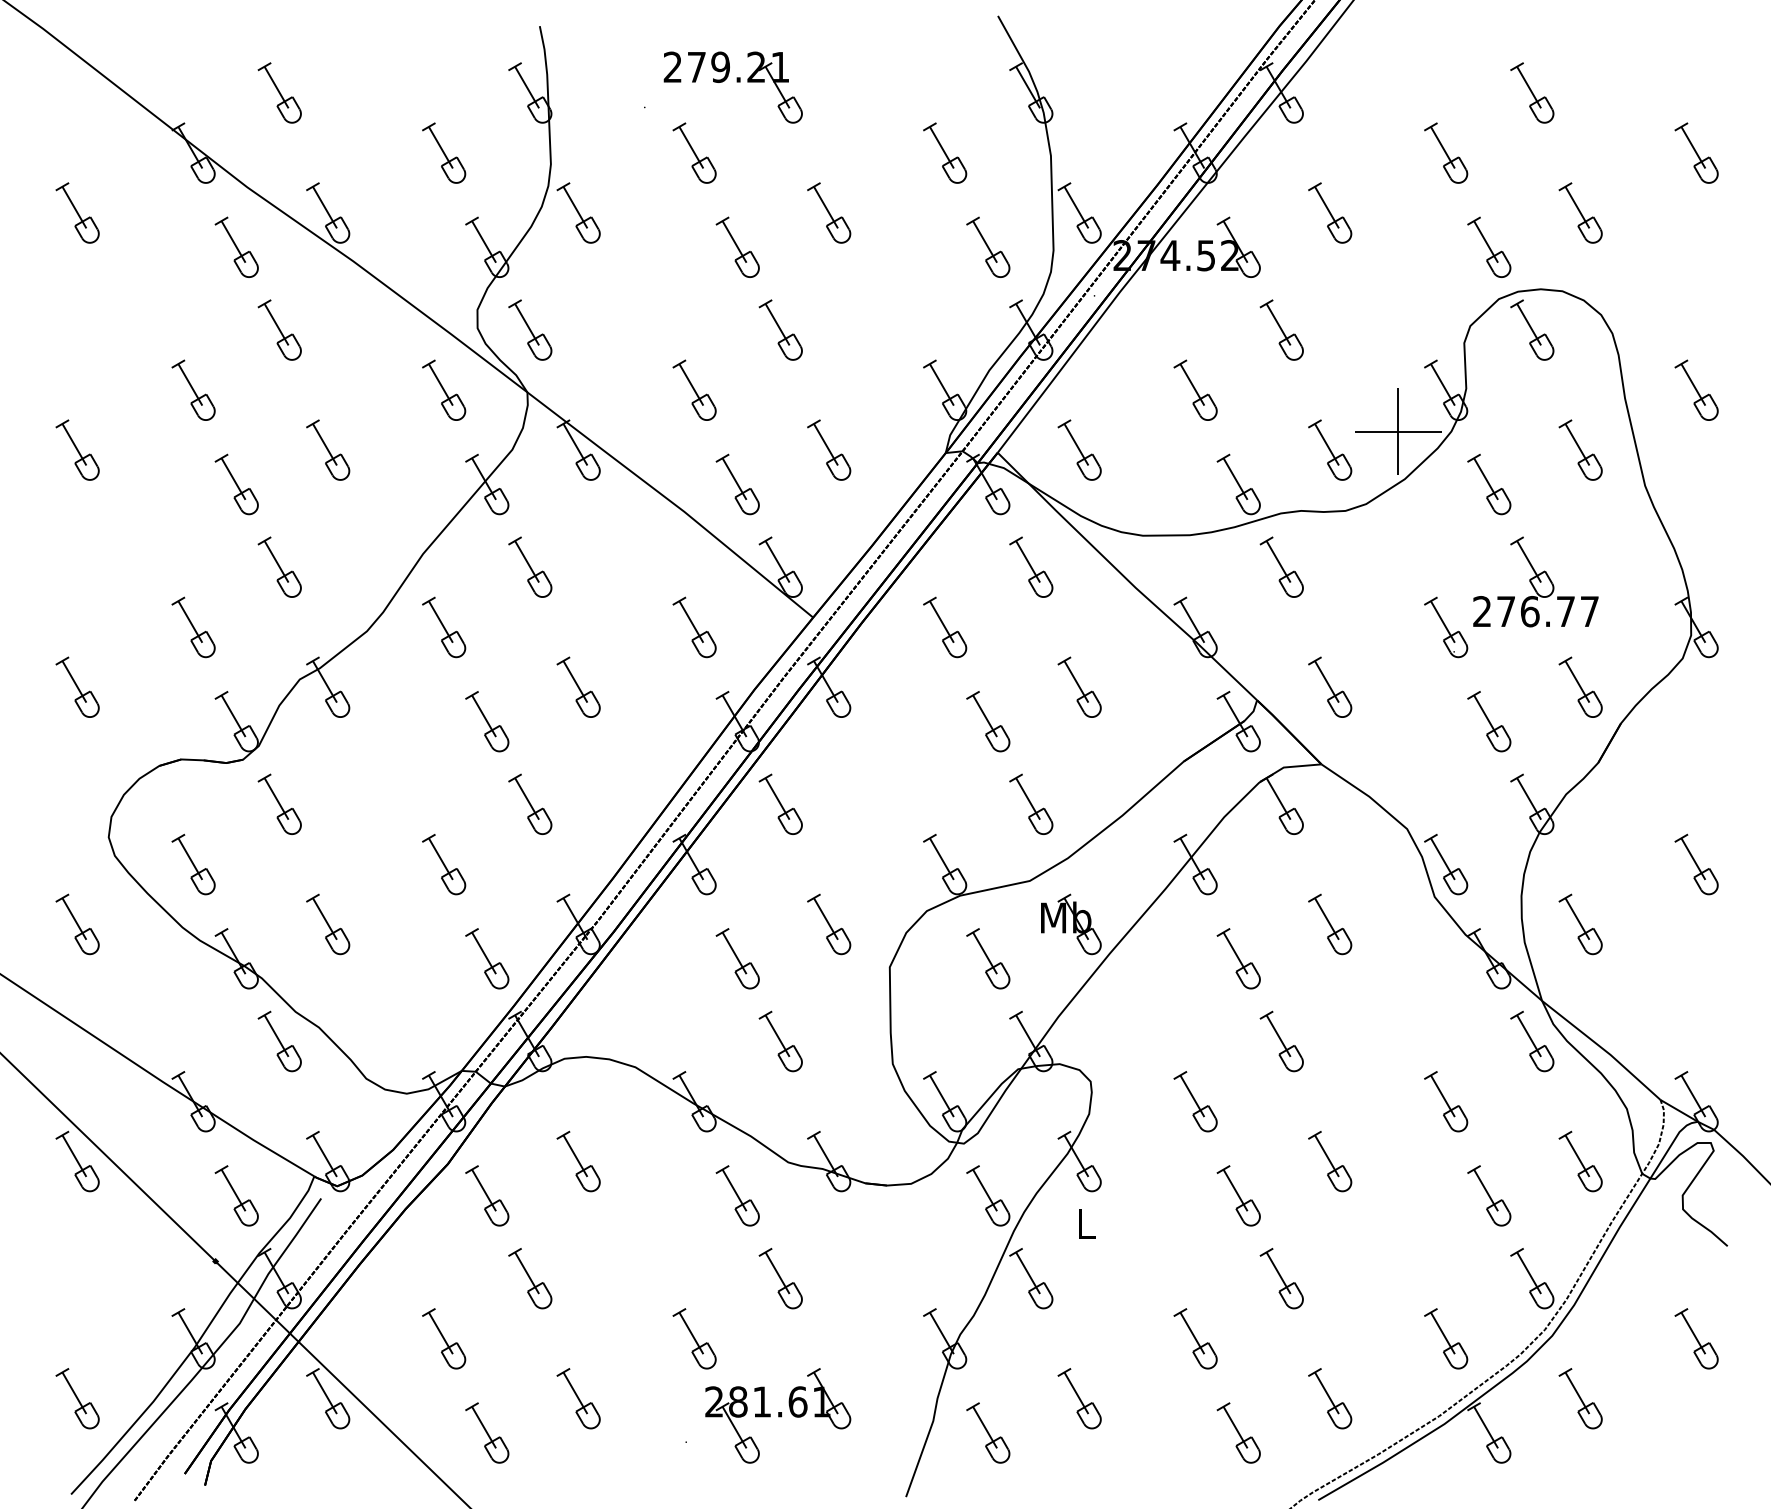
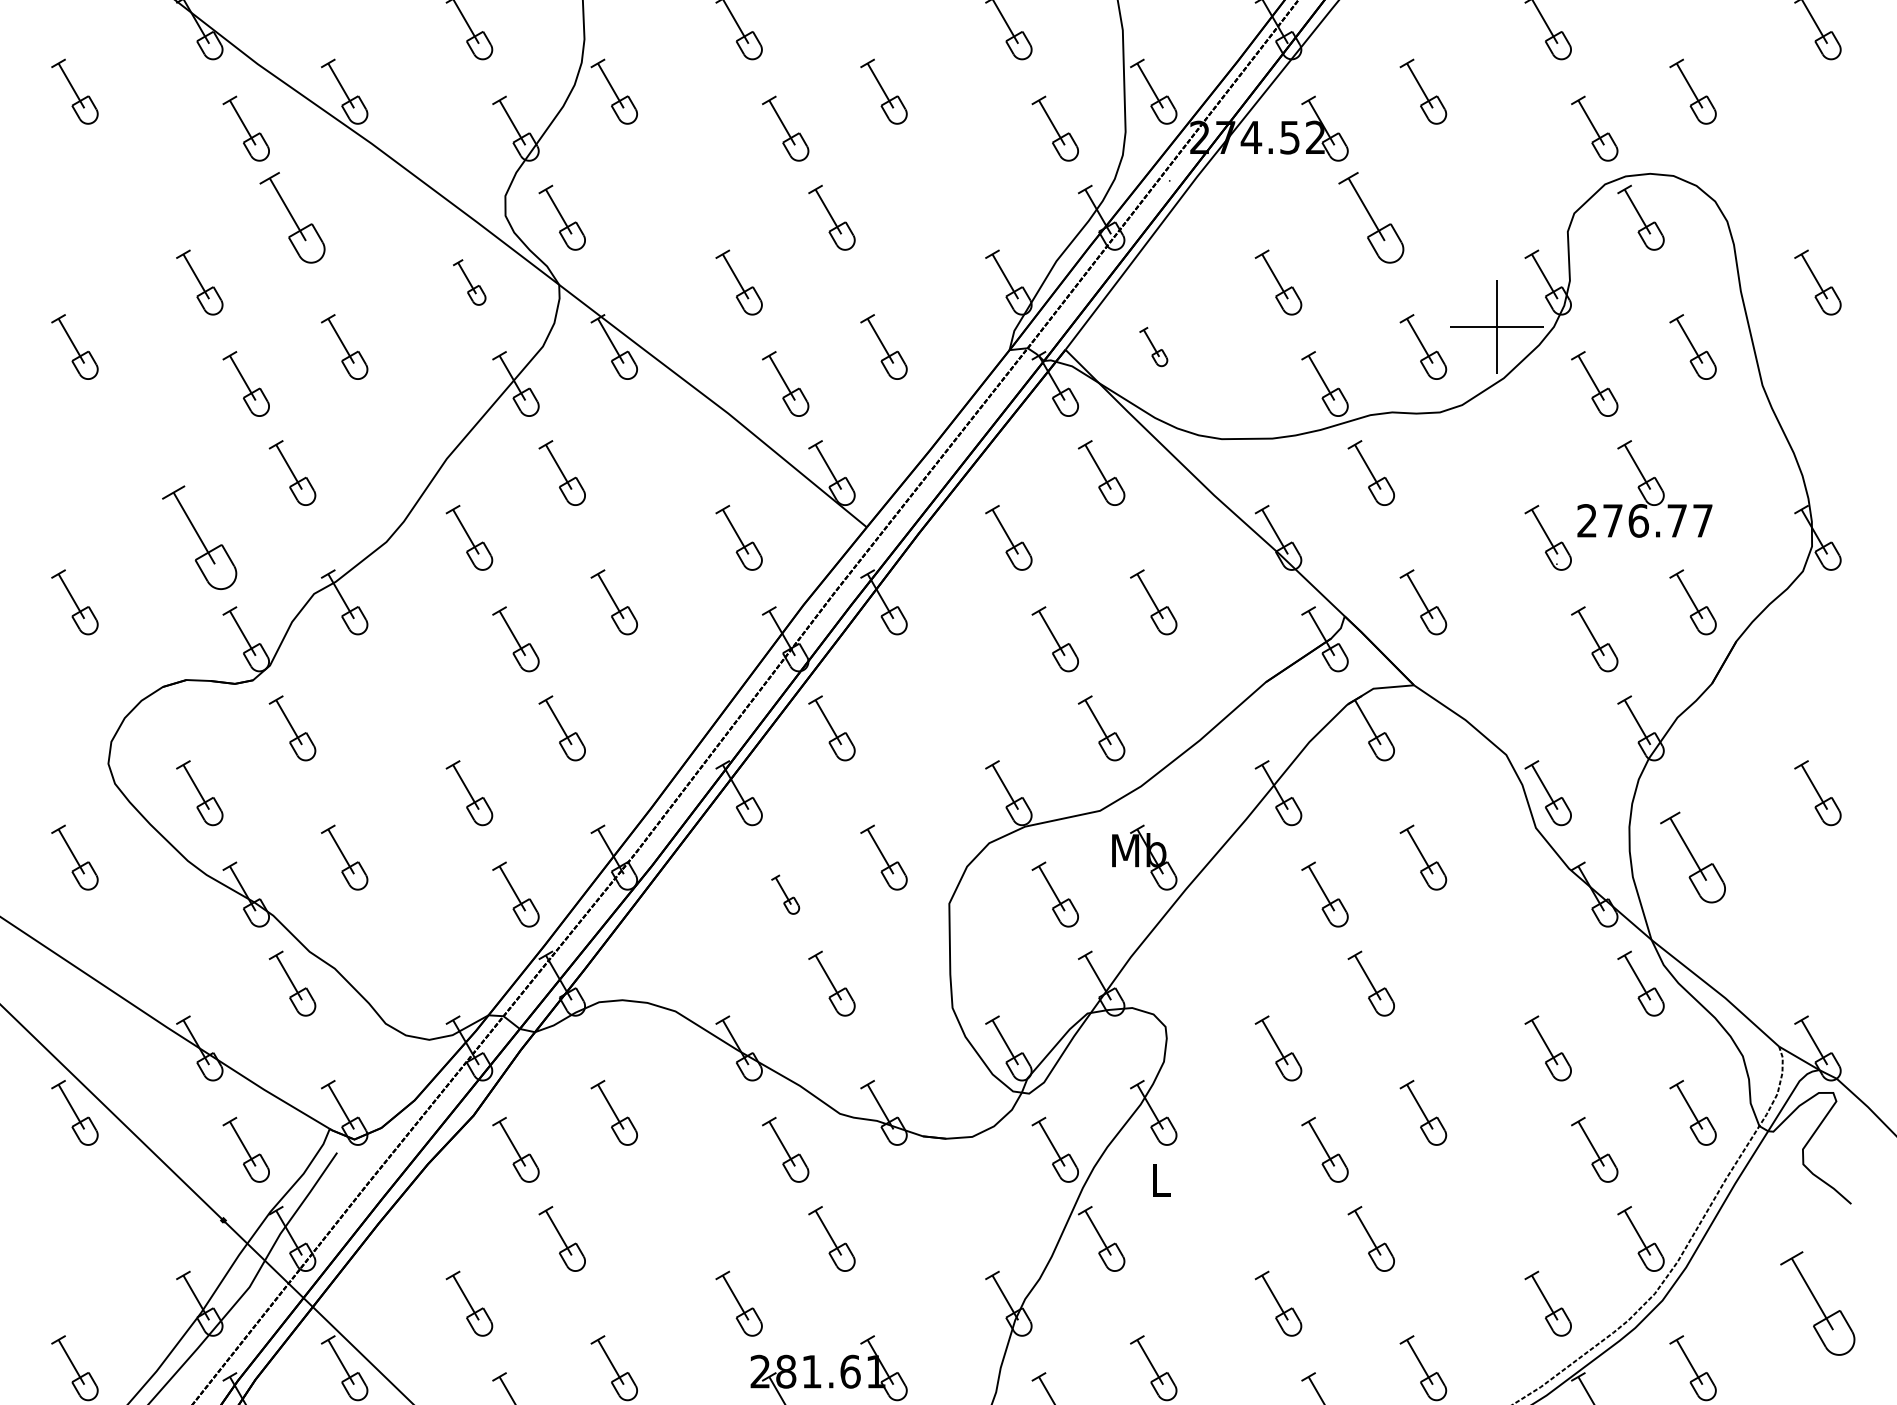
part: (279, 329) -> (292, 217), size x1.4
part: (1281, 329) -> (1371, 217), size x1.4
part: (444, 389) -> (469, 281), size x0.7
part: (1079, 449) -> (1153, 346), size x0.6
part: (193, 627) -> (199, 537), size x1.6
part: (1580, 924) -> (1692, 857), size x1.4
part: (737, 958) -> (785, 894), size x0.6
part: (1696, 1338) -> (1817, 1303), size x1.6

